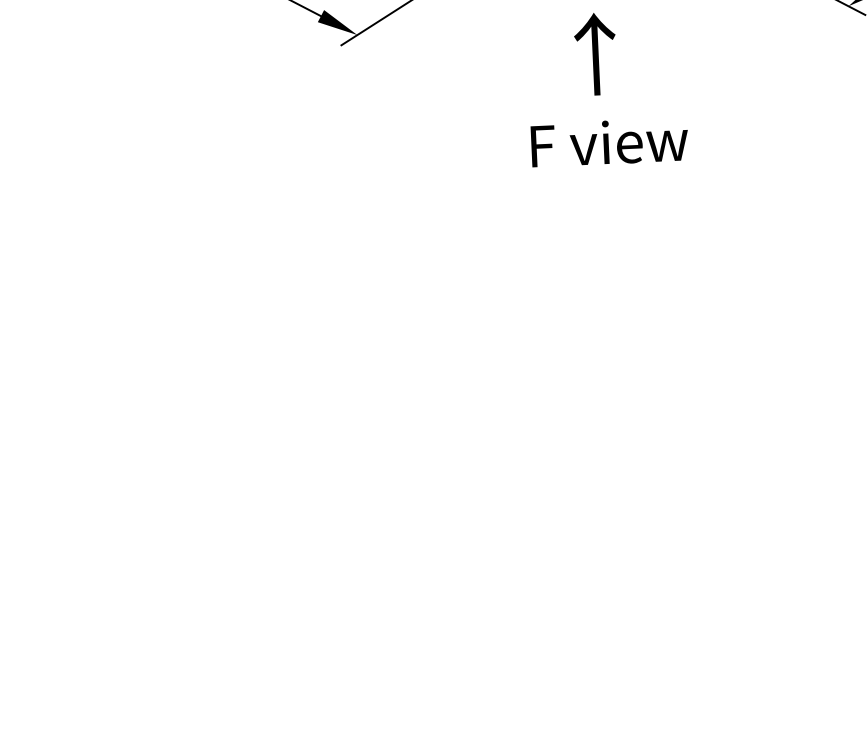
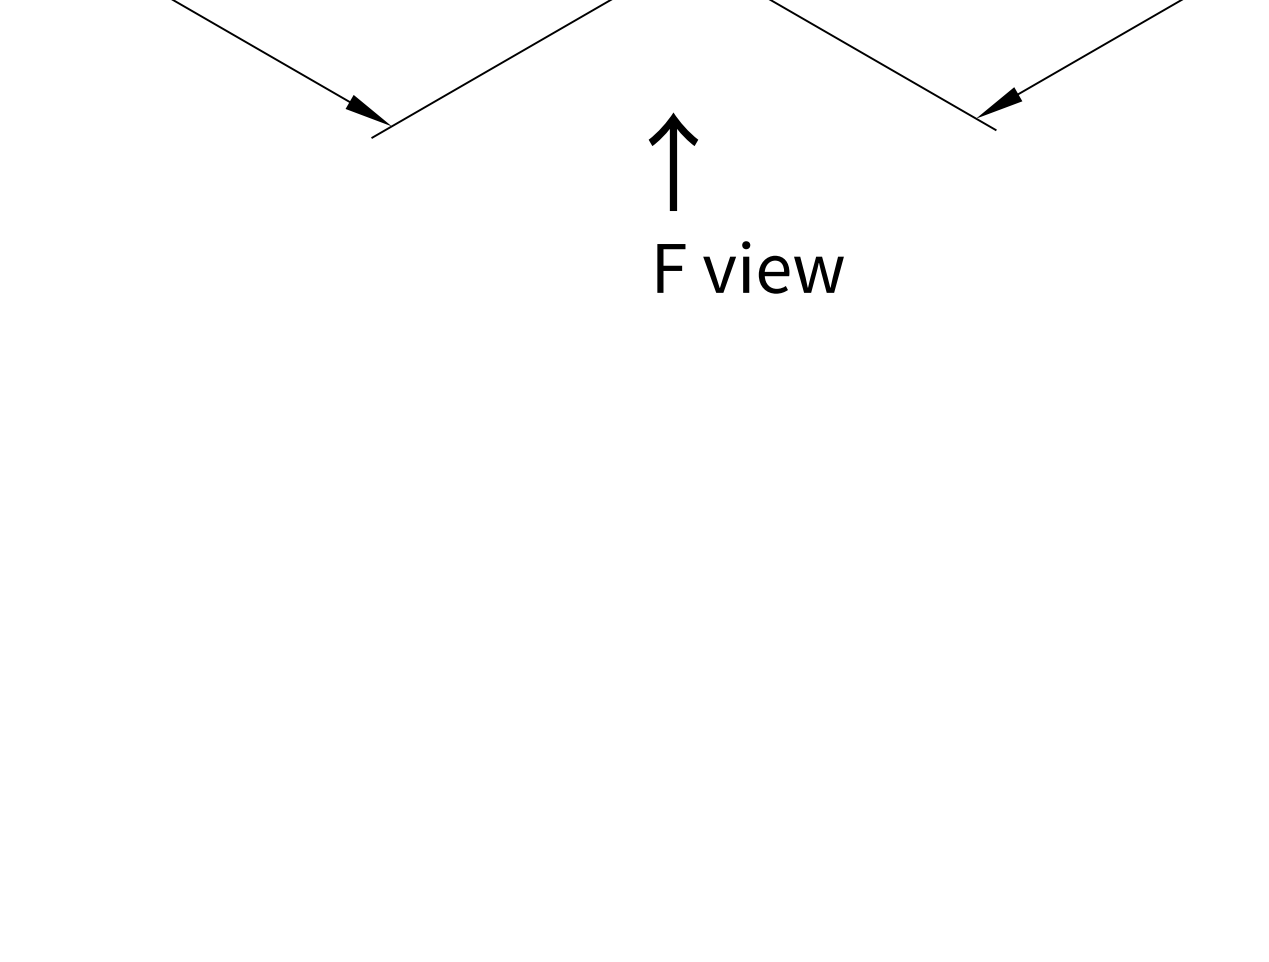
text: (609, 142) -> (750, 267), moved

